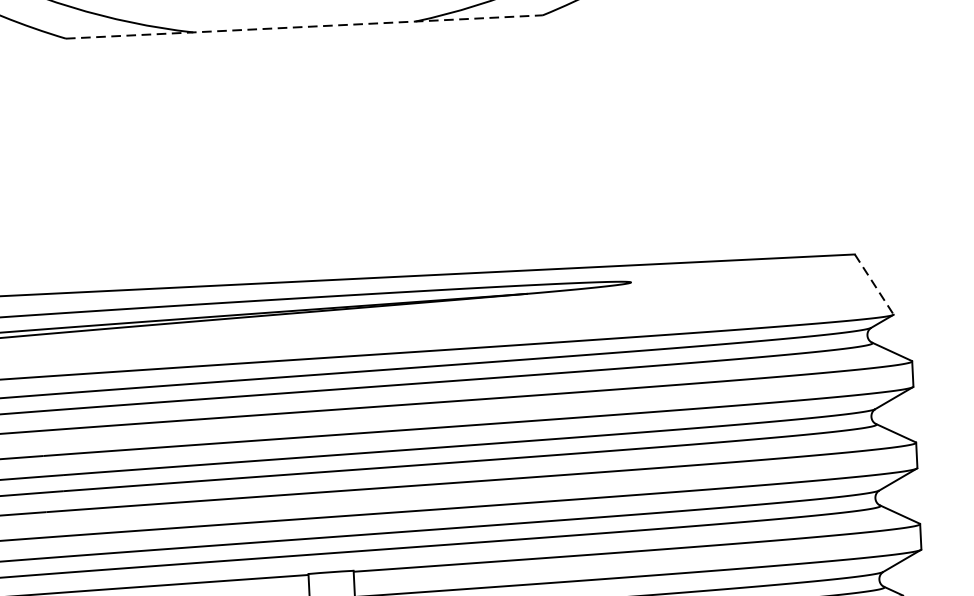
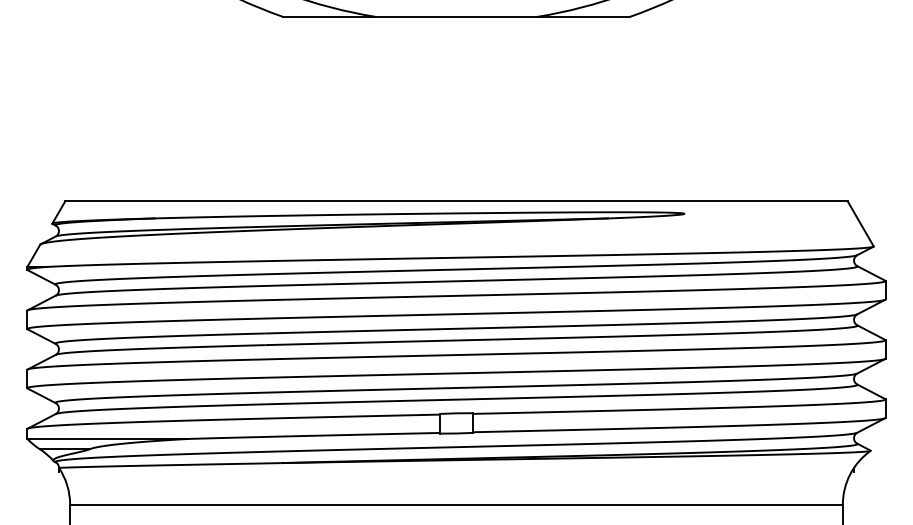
line: (304, 26) -> (456, 16), dashed -> solid
line: (873, 283) -> (860, 223), dashed -> solid

